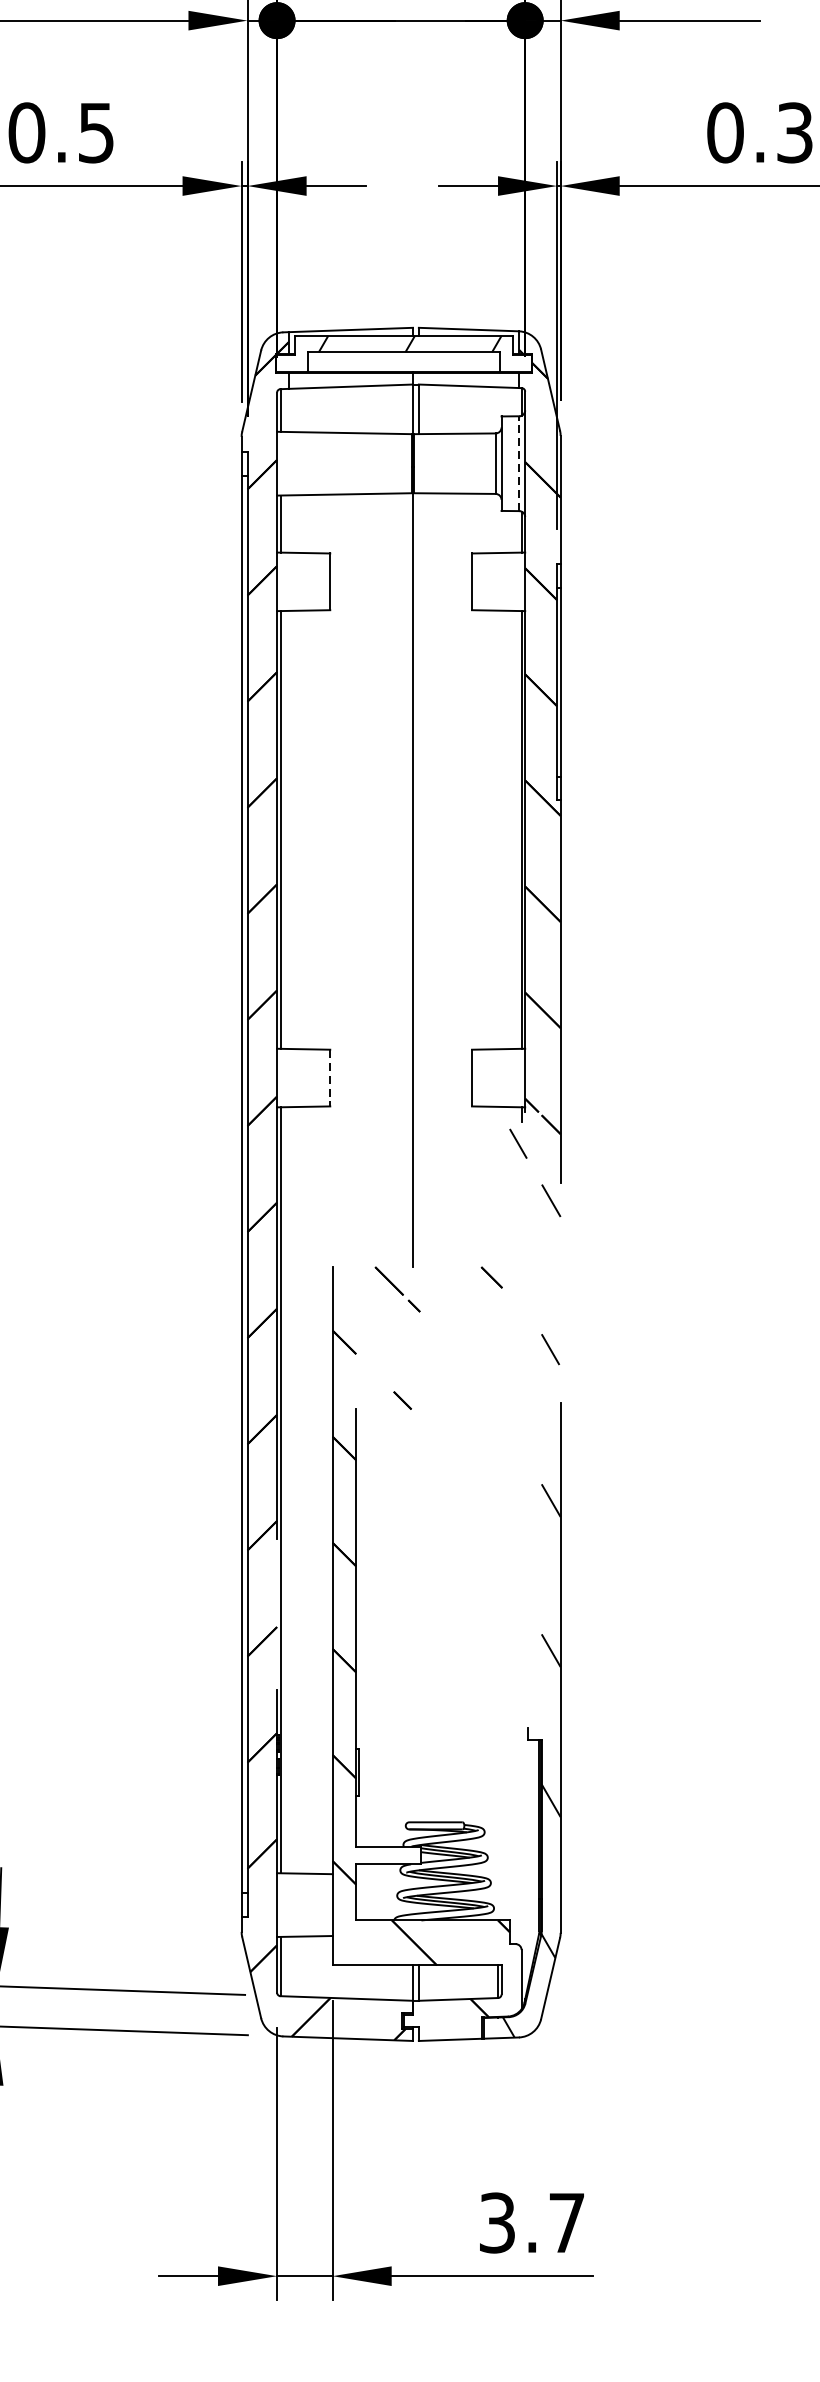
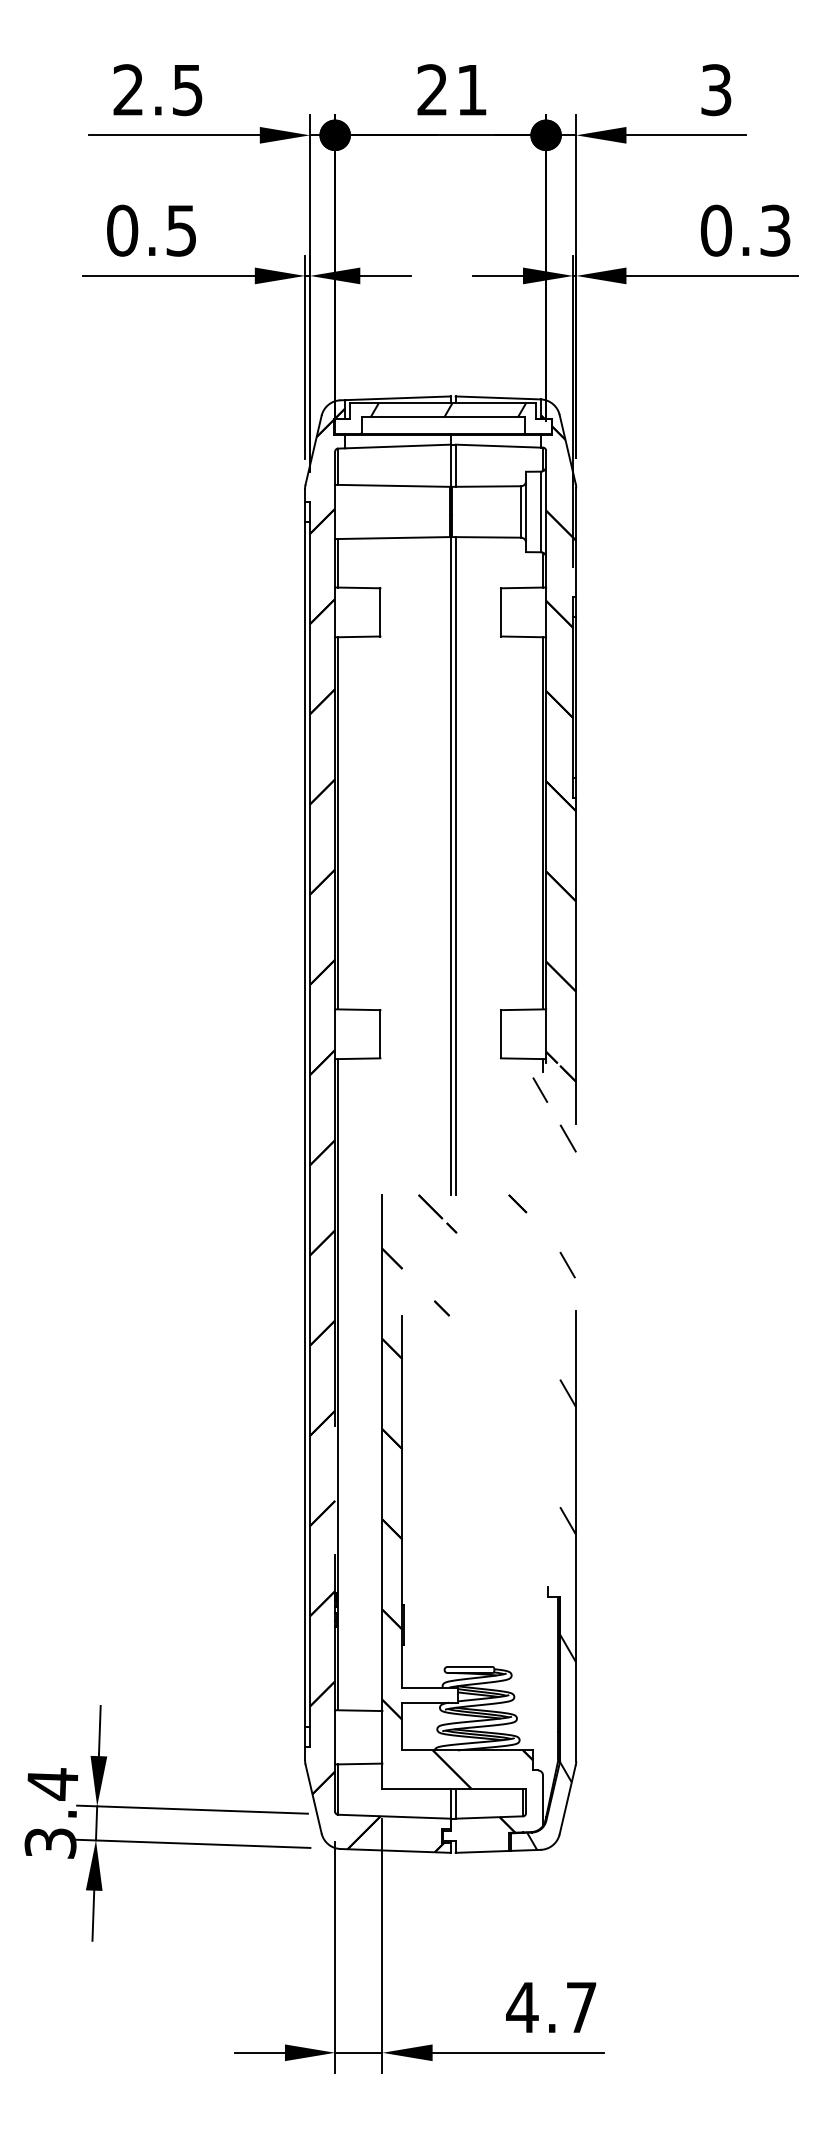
line: (519, 463) -> (541, 511), dashed -> solid
line: (418, 879) -> (455, 865), added
line: (330, 1078) -> (380, 1034), dashed -> solid
text: (497, 2222) -> (522, 2007), 3.7 -> 4.7

